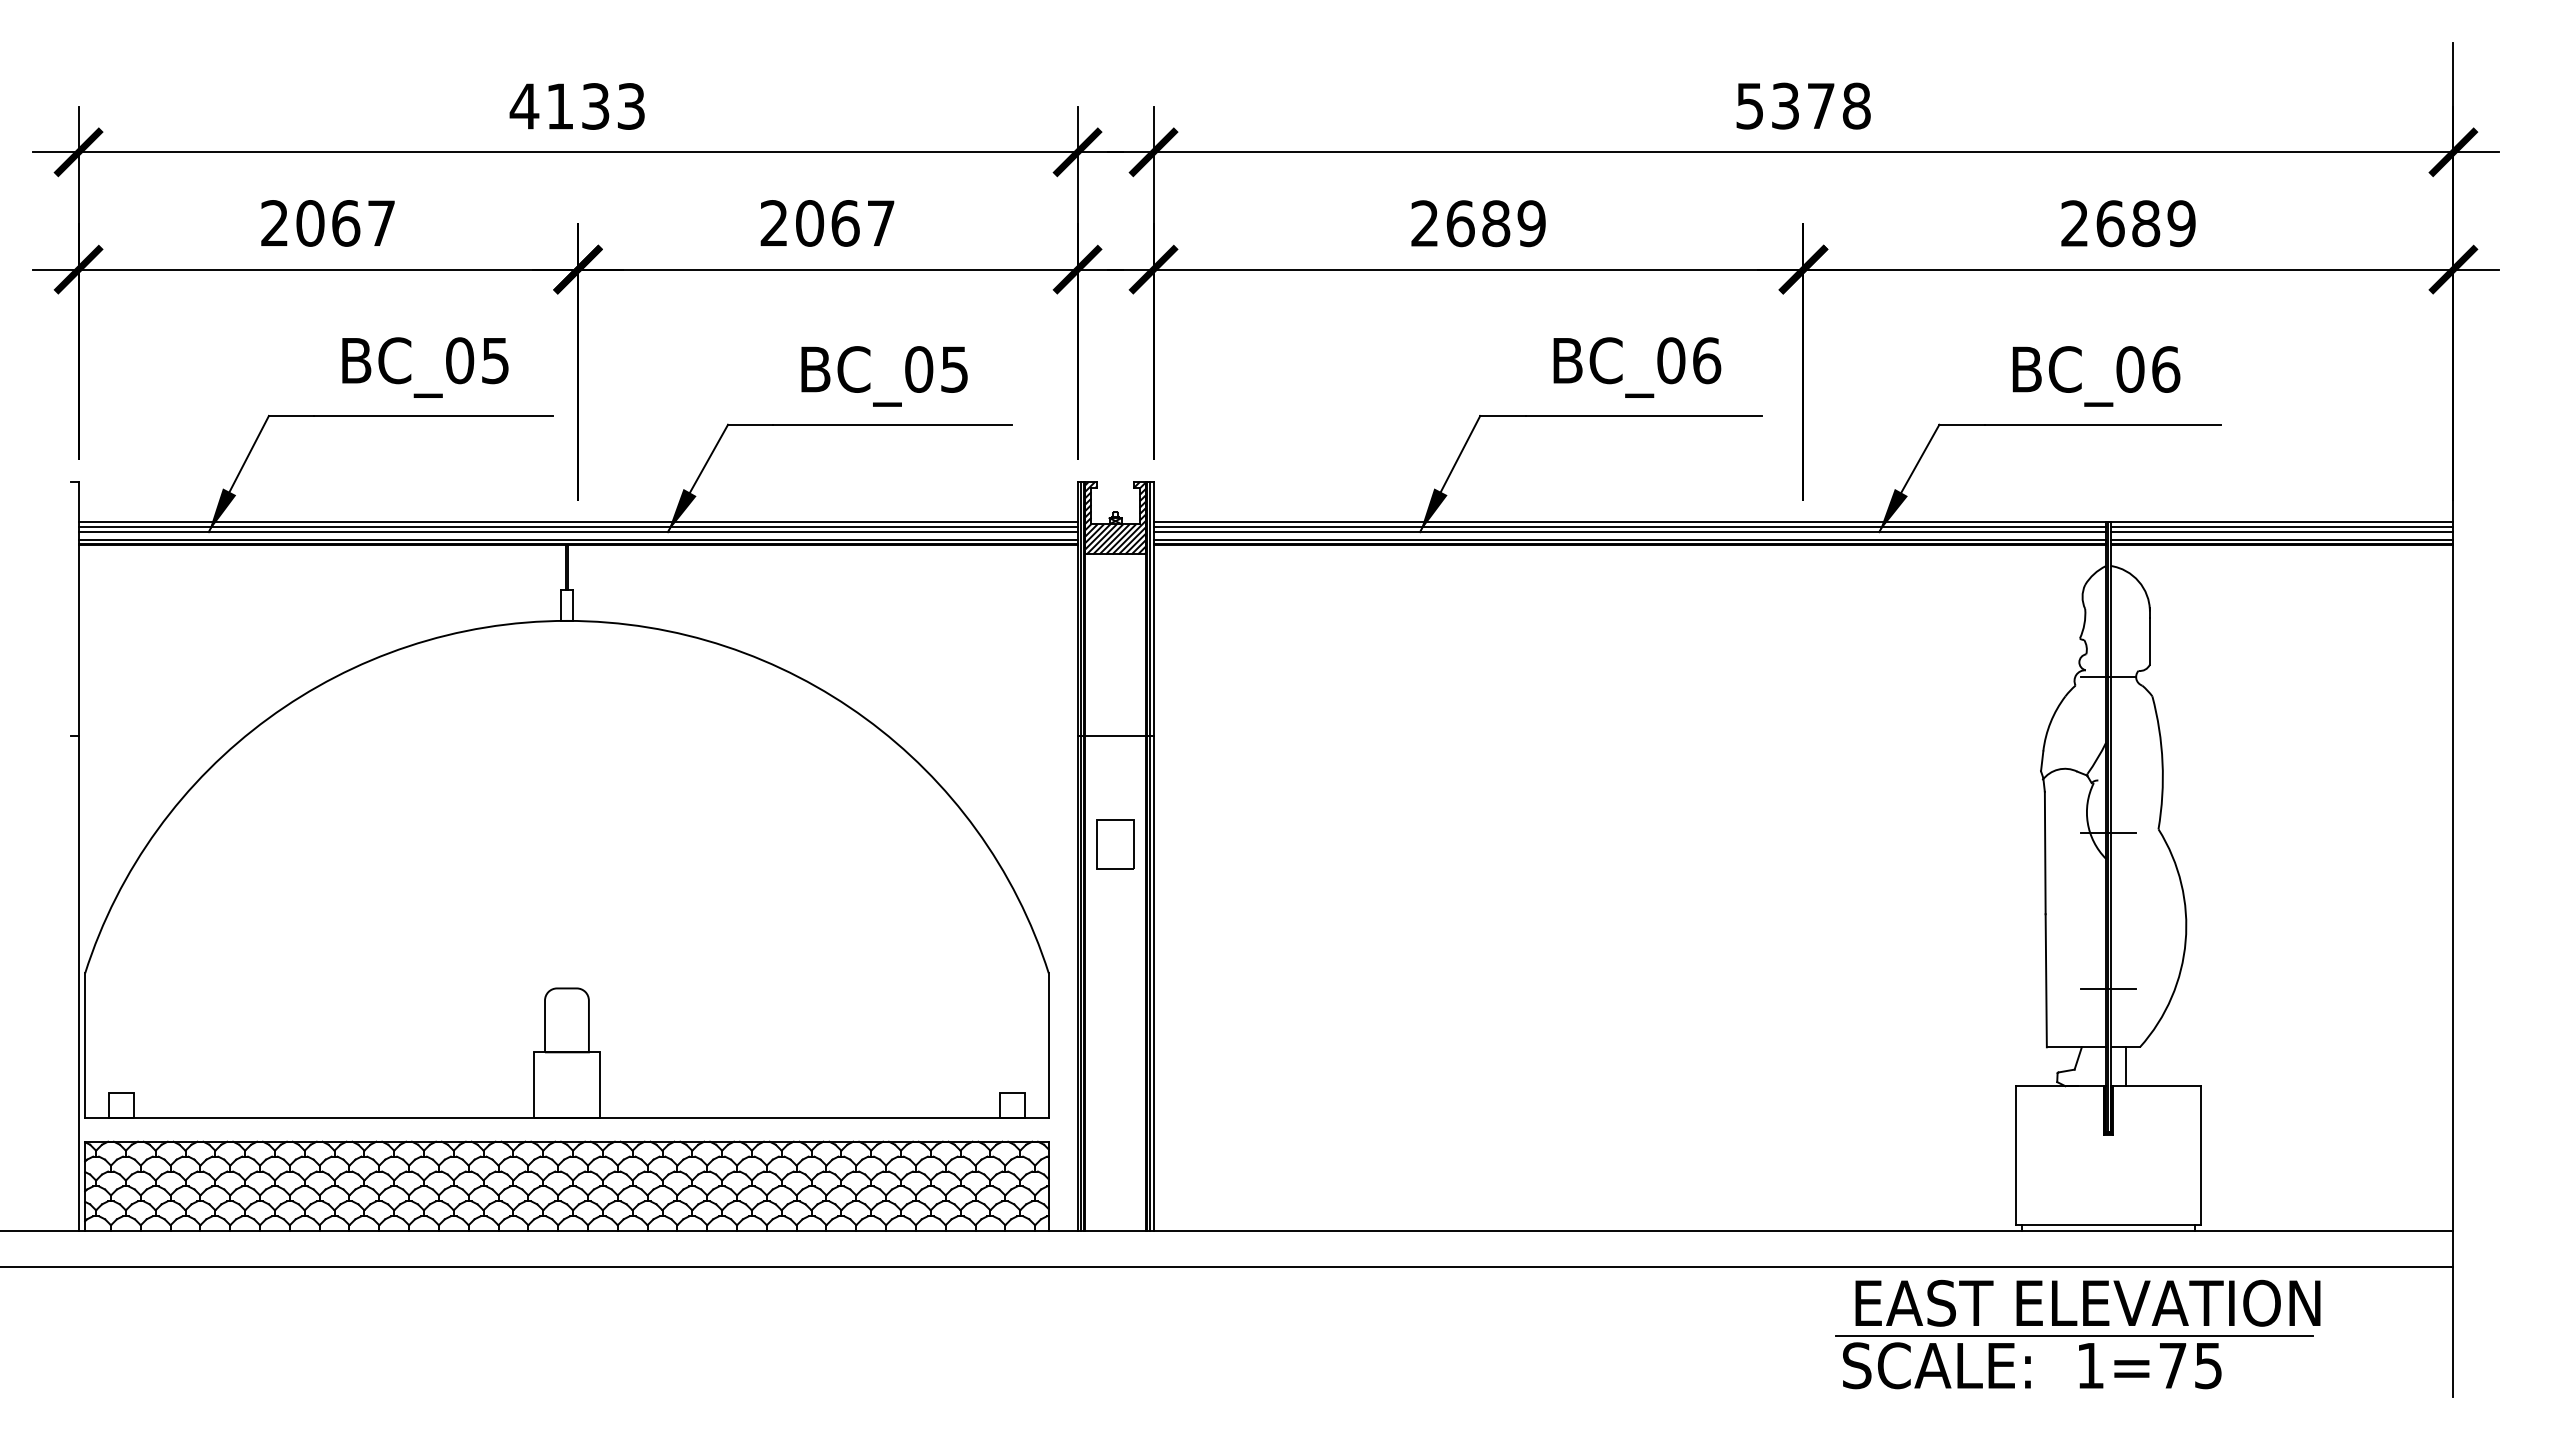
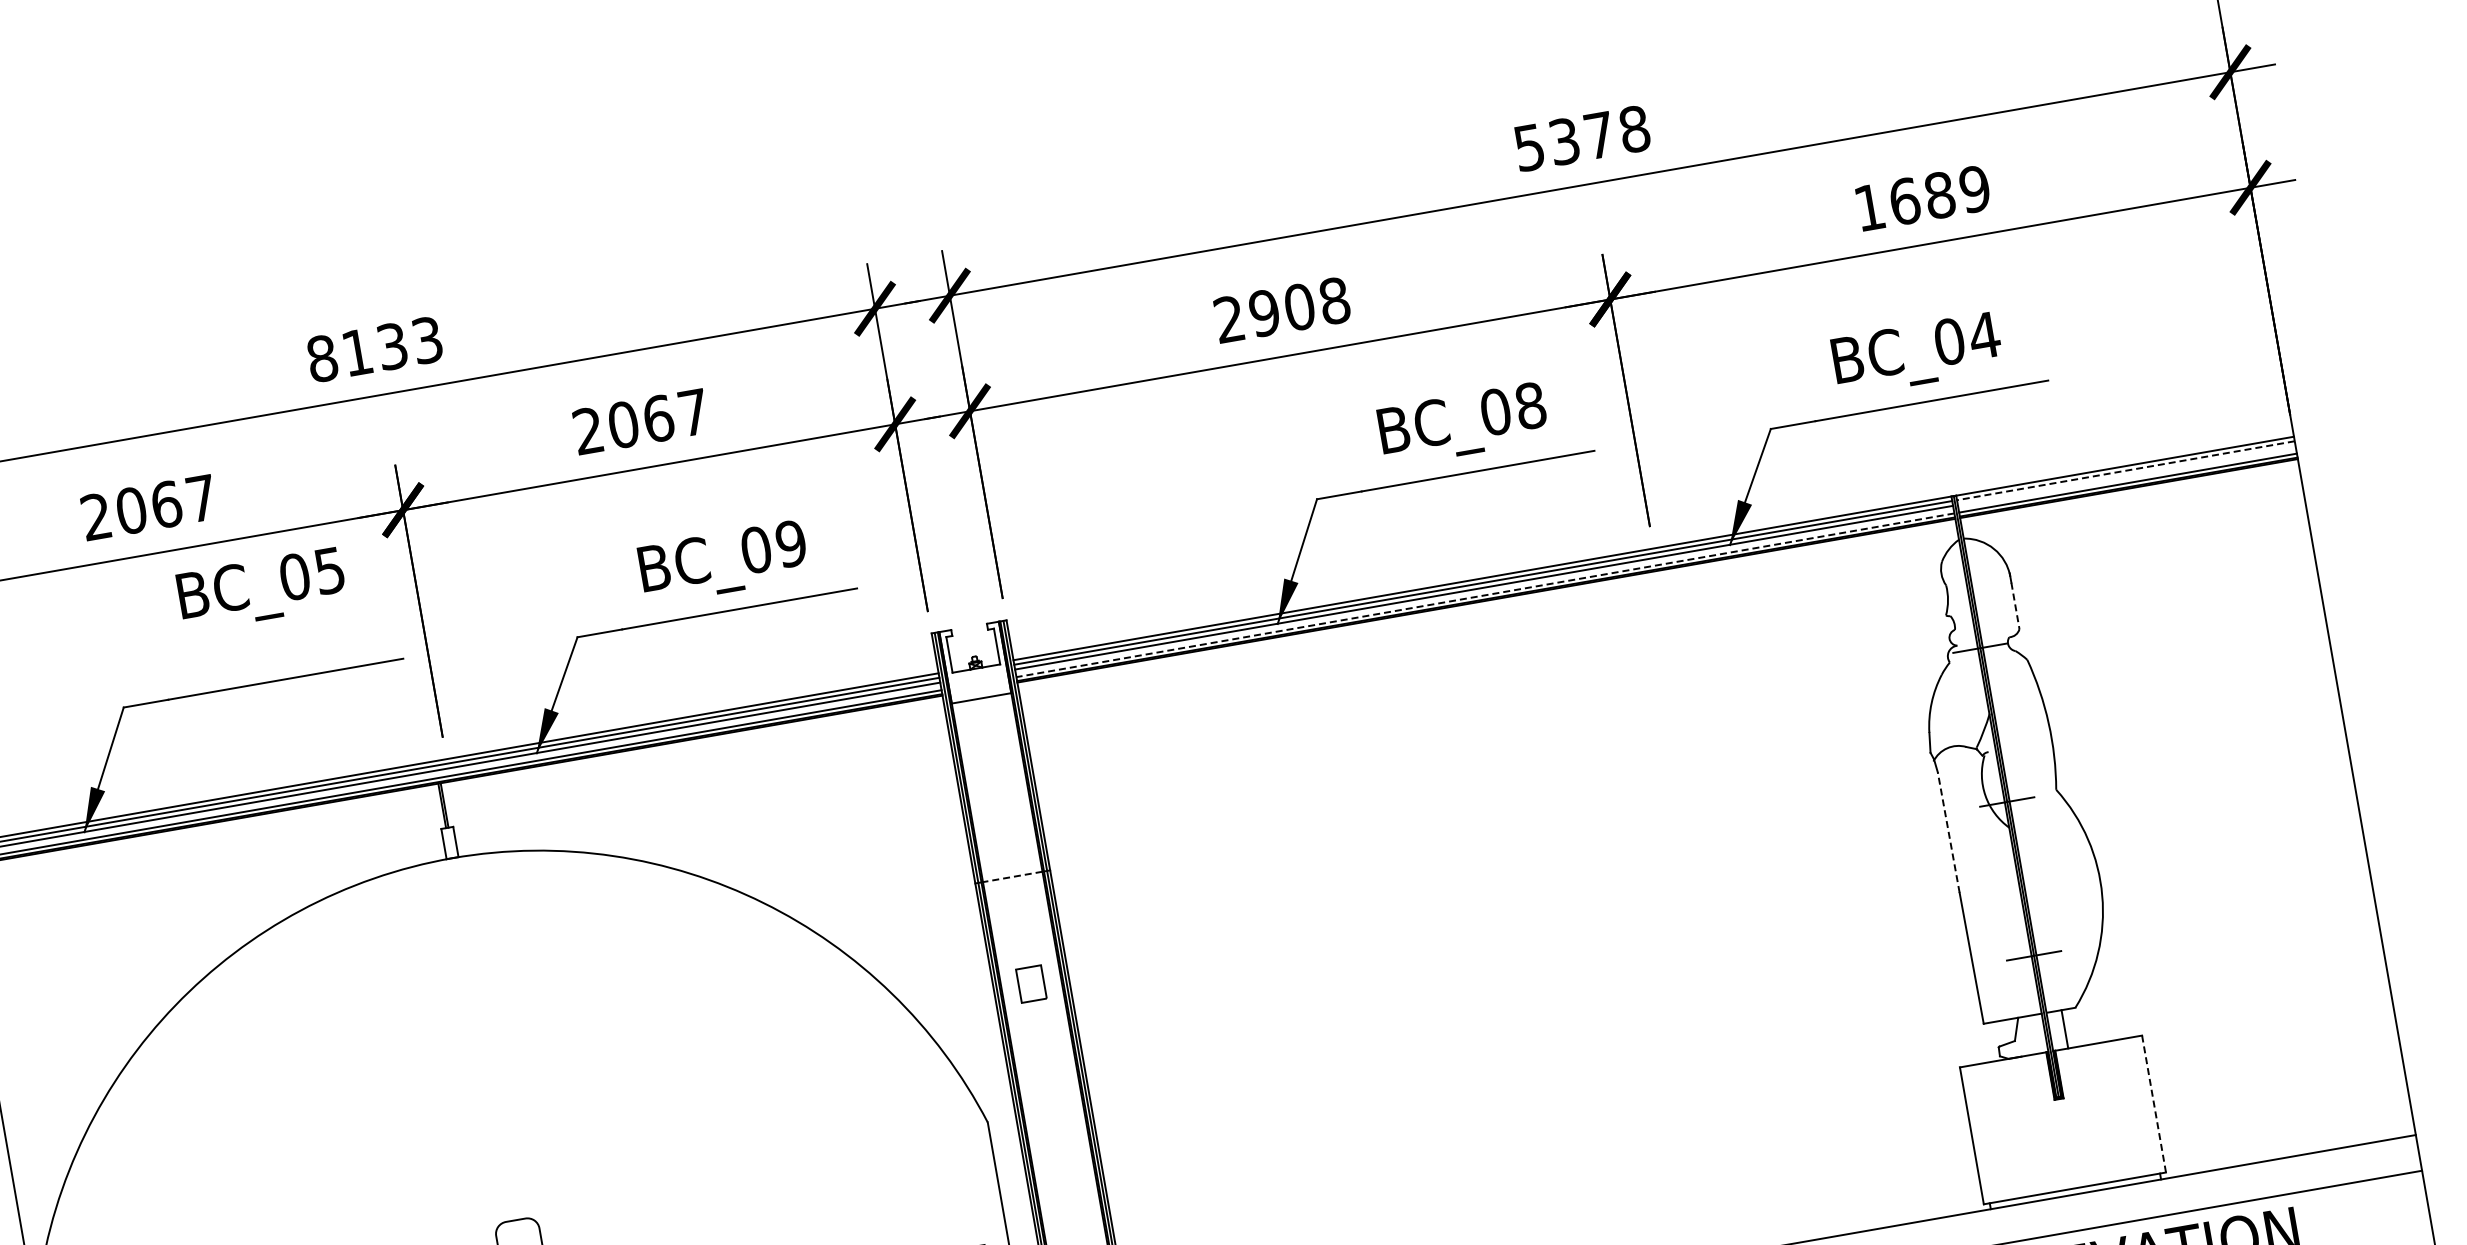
text: (524, 106) -> (322, 358), 4133 -> 8133
text: (1495, 223) -> (1298, 307), 2689 -> 2908
text: (2074, 223) -> (1869, 207), 2689 -> 1689
text: (1707, 360) -> (1531, 405), BC_06 -> BC_08
text: (425, 367) -> (262, 589), moved
text: (954, 369) -> (791, 543), BC_05 -> BC_09
text: (2165, 369) -> (1984, 335), BC_06 -> BC_04
hatch: (1115, 517) -> (975, 662), removed
line: (2281, 526) -> (2125, 470), solid -> dashed
line: (2281, 531) -> (2126, 475), removed
line: (1629, 539) -> (1485, 595), solid -> dashed
line: (2149, 641) -> (2015, 606), solid -> dashed
line: (1115, 735) -> (1012, 876), solid -> dashed
part: (1115, 844) -> (1031, 984), size x0.7
line: (2045, 852) -> (1948, 832), solid -> dashed
line: (2200, 1155) -> (2153, 1103), solid -> dashed

